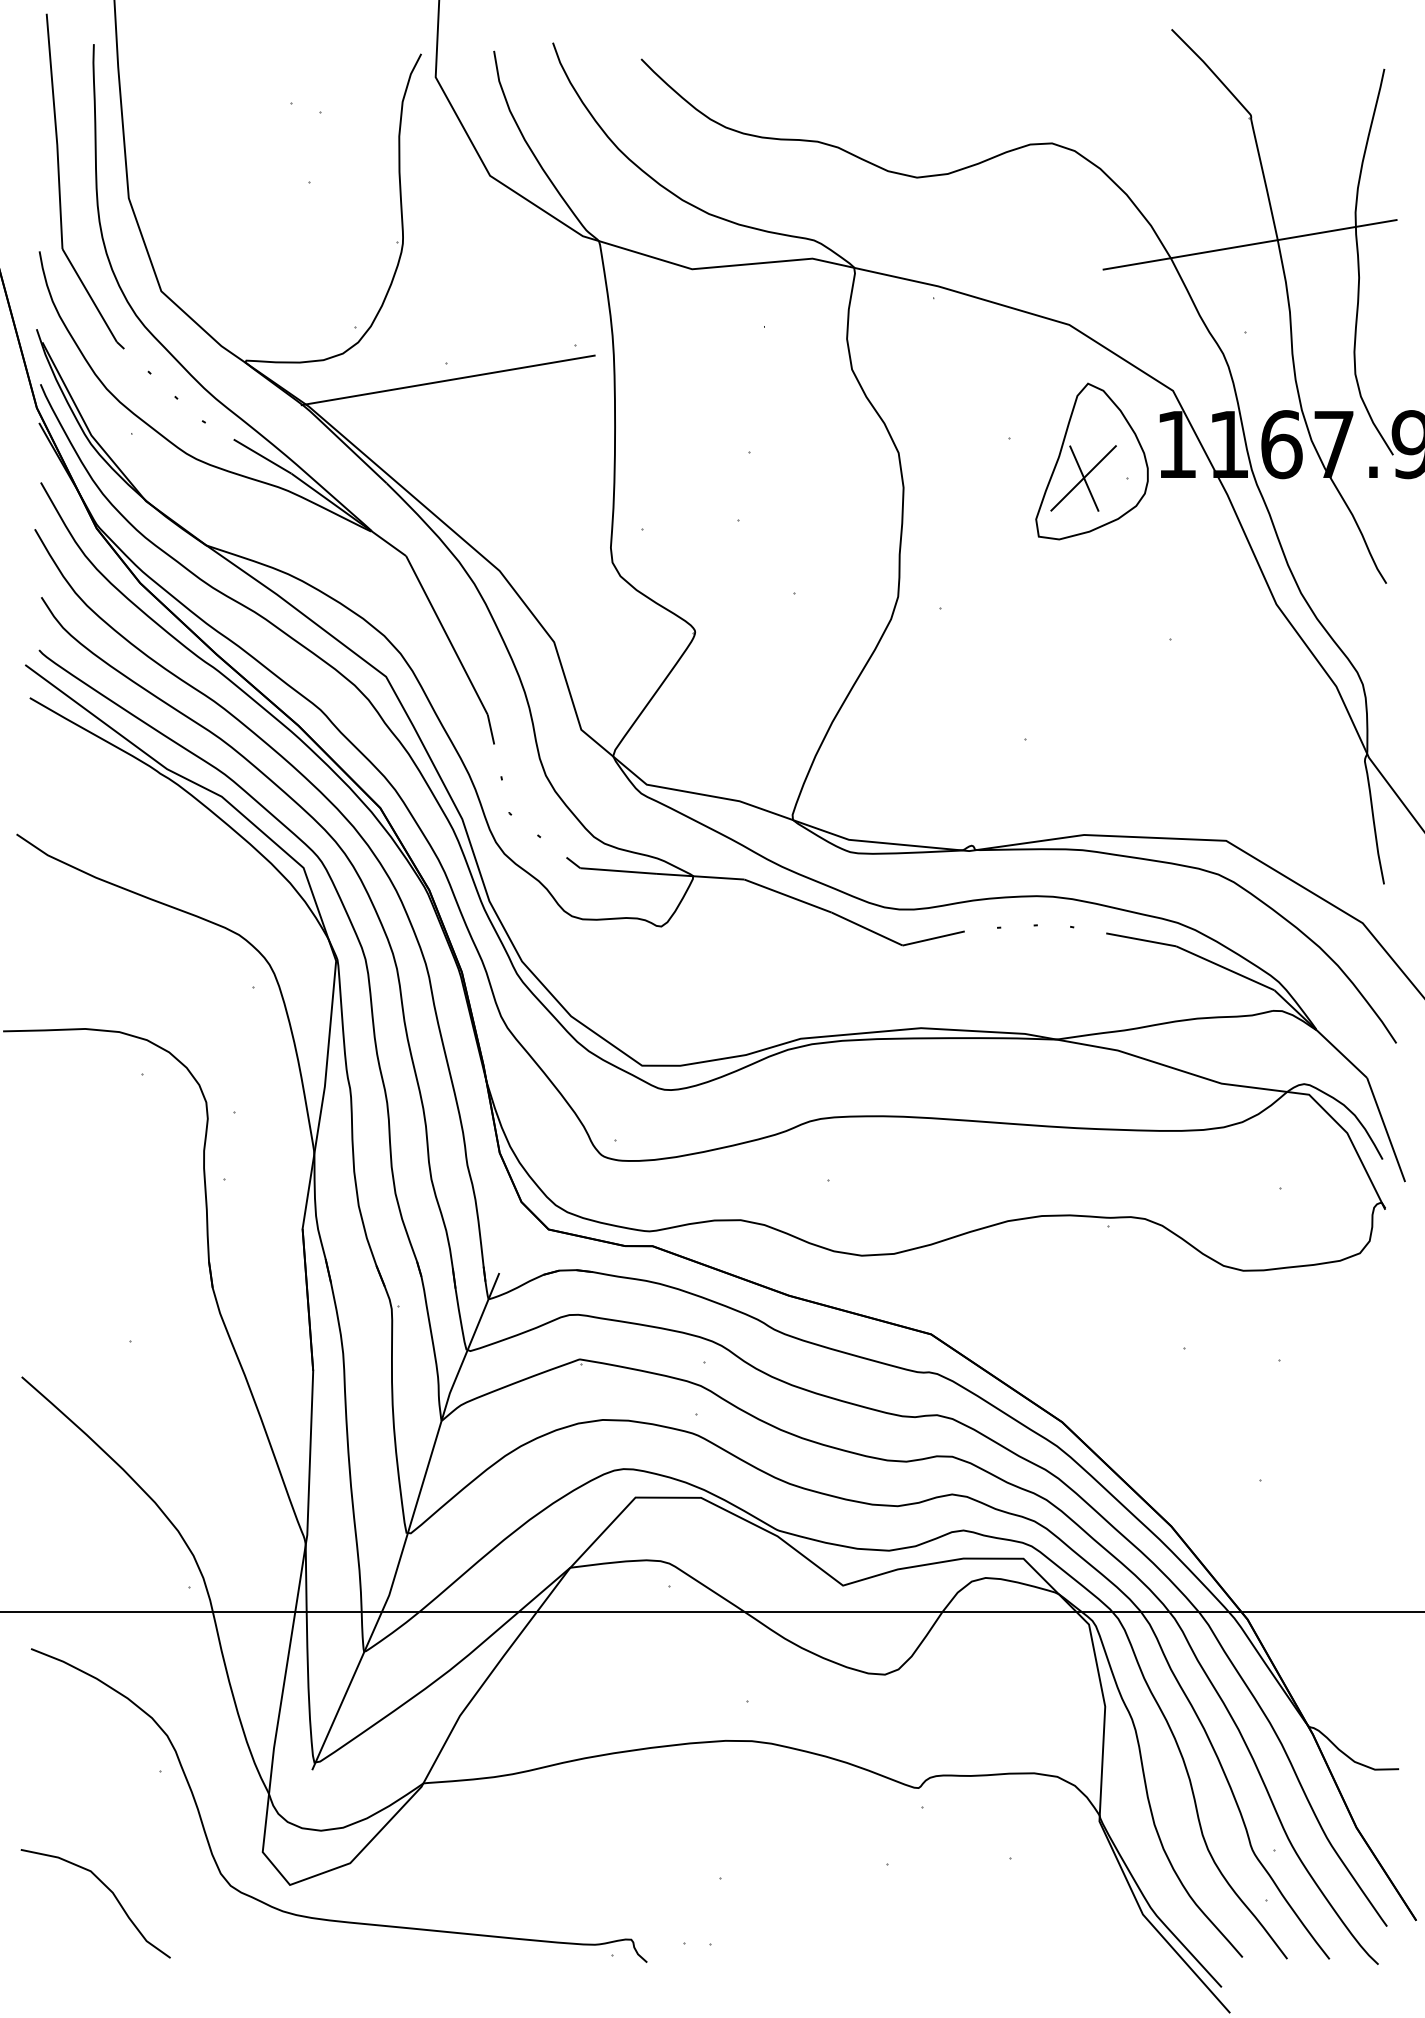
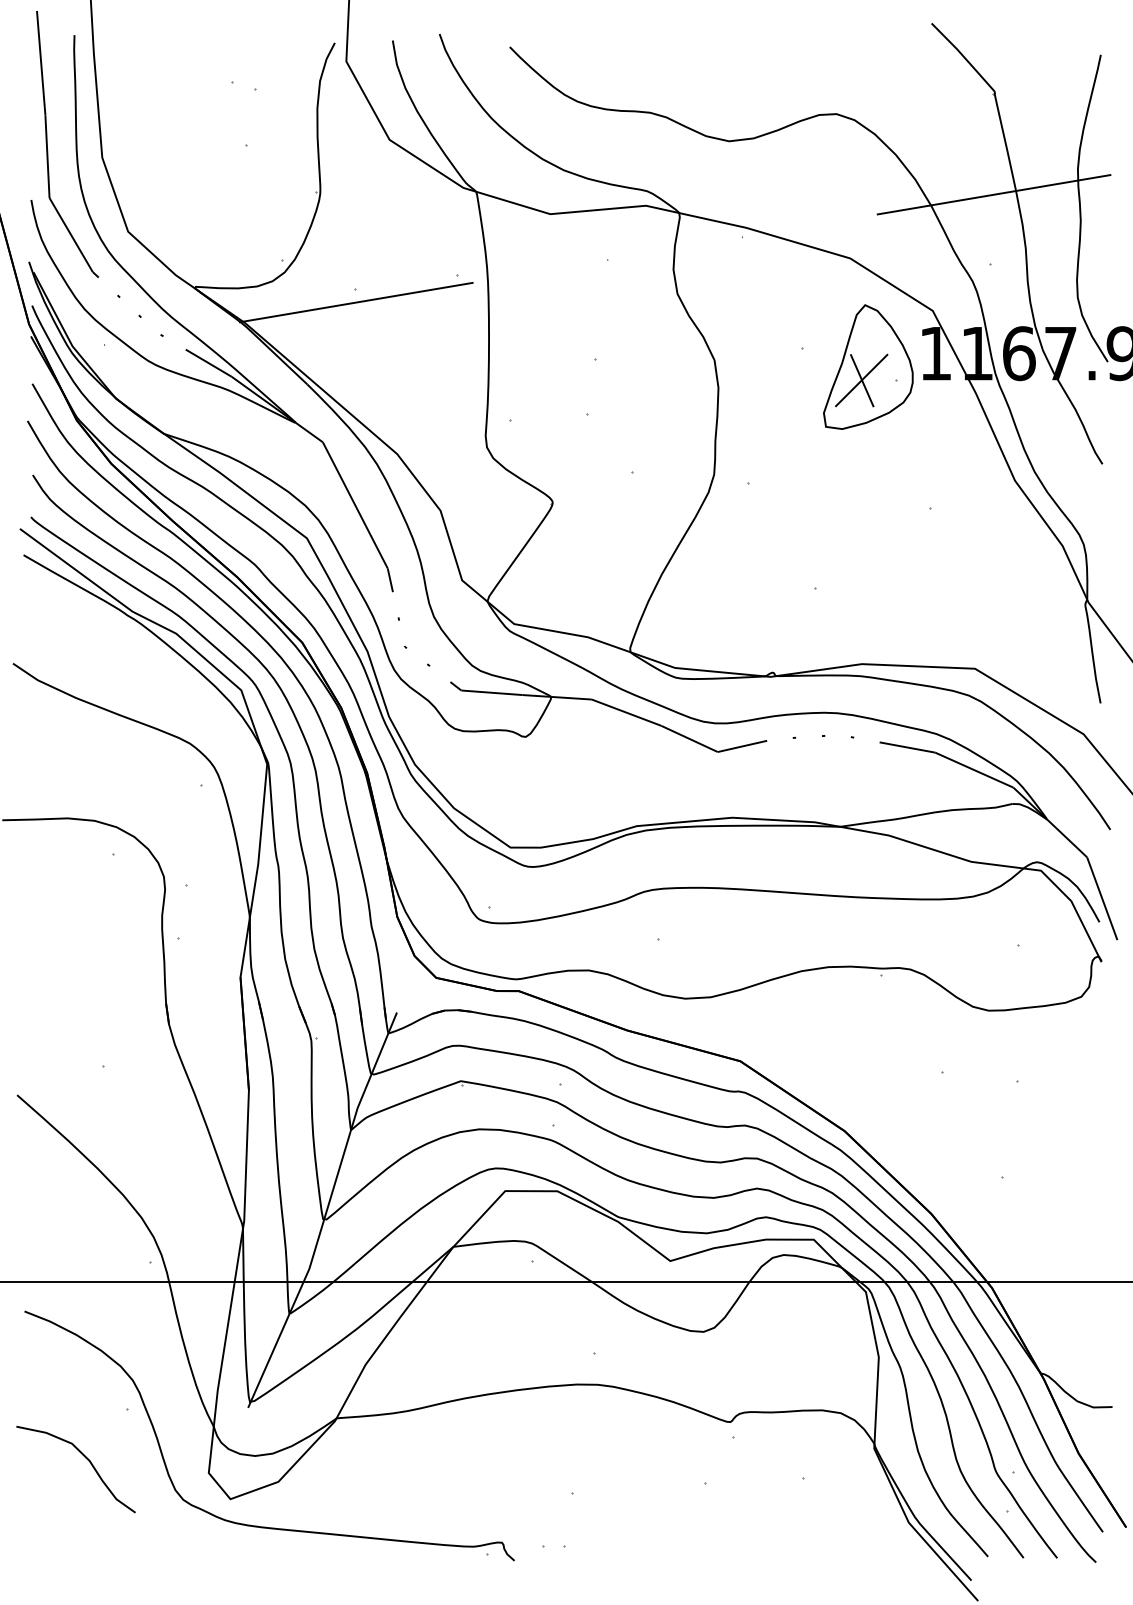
curve: (108, 1889) -> (86, 1458), moved

